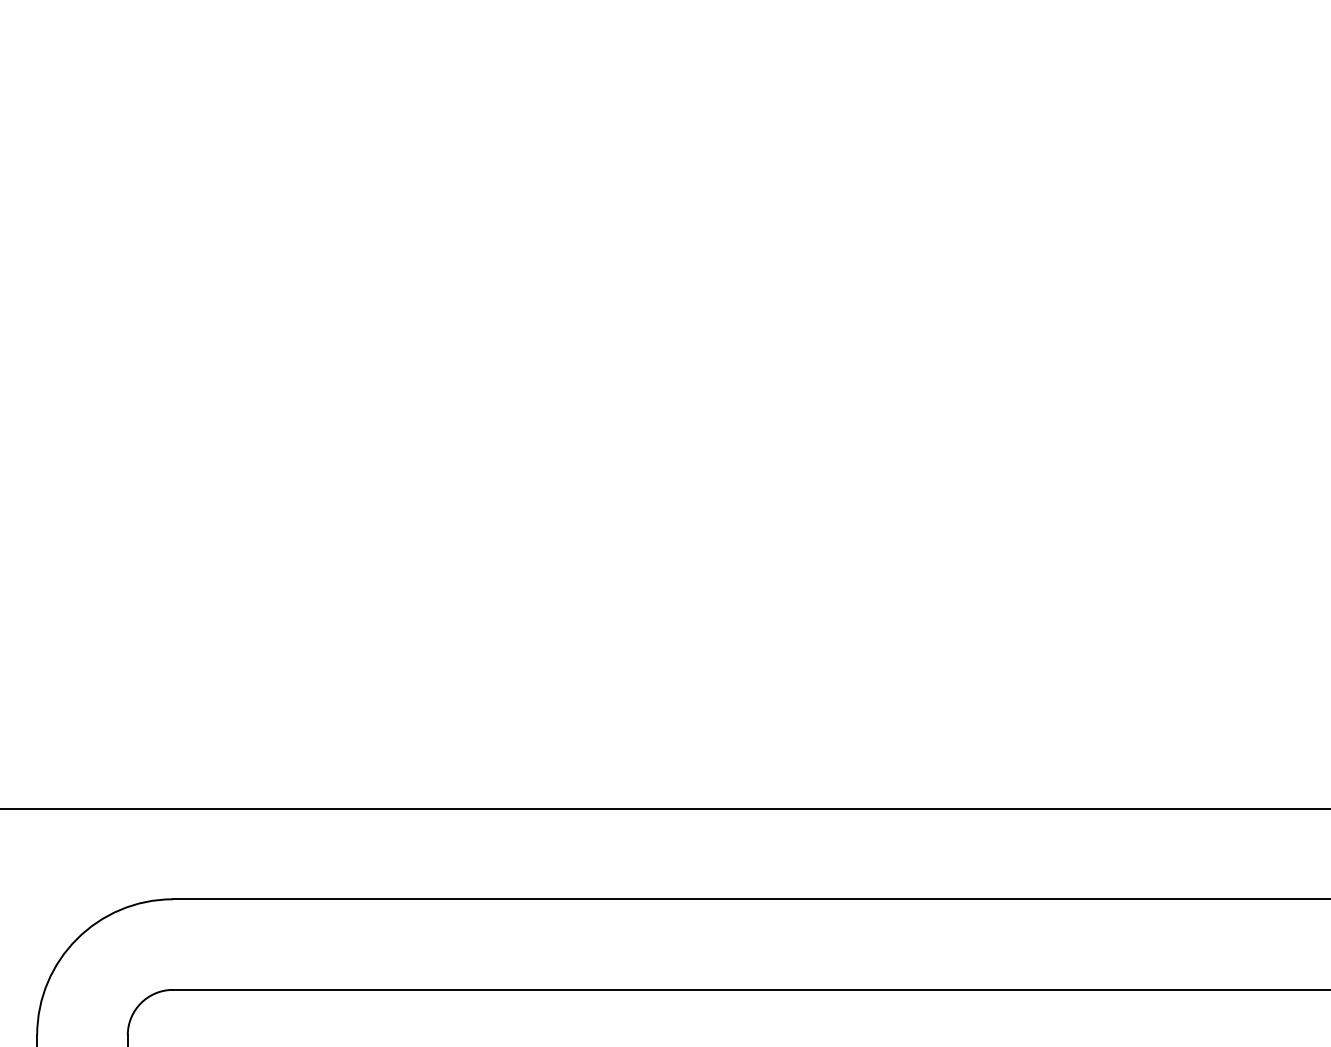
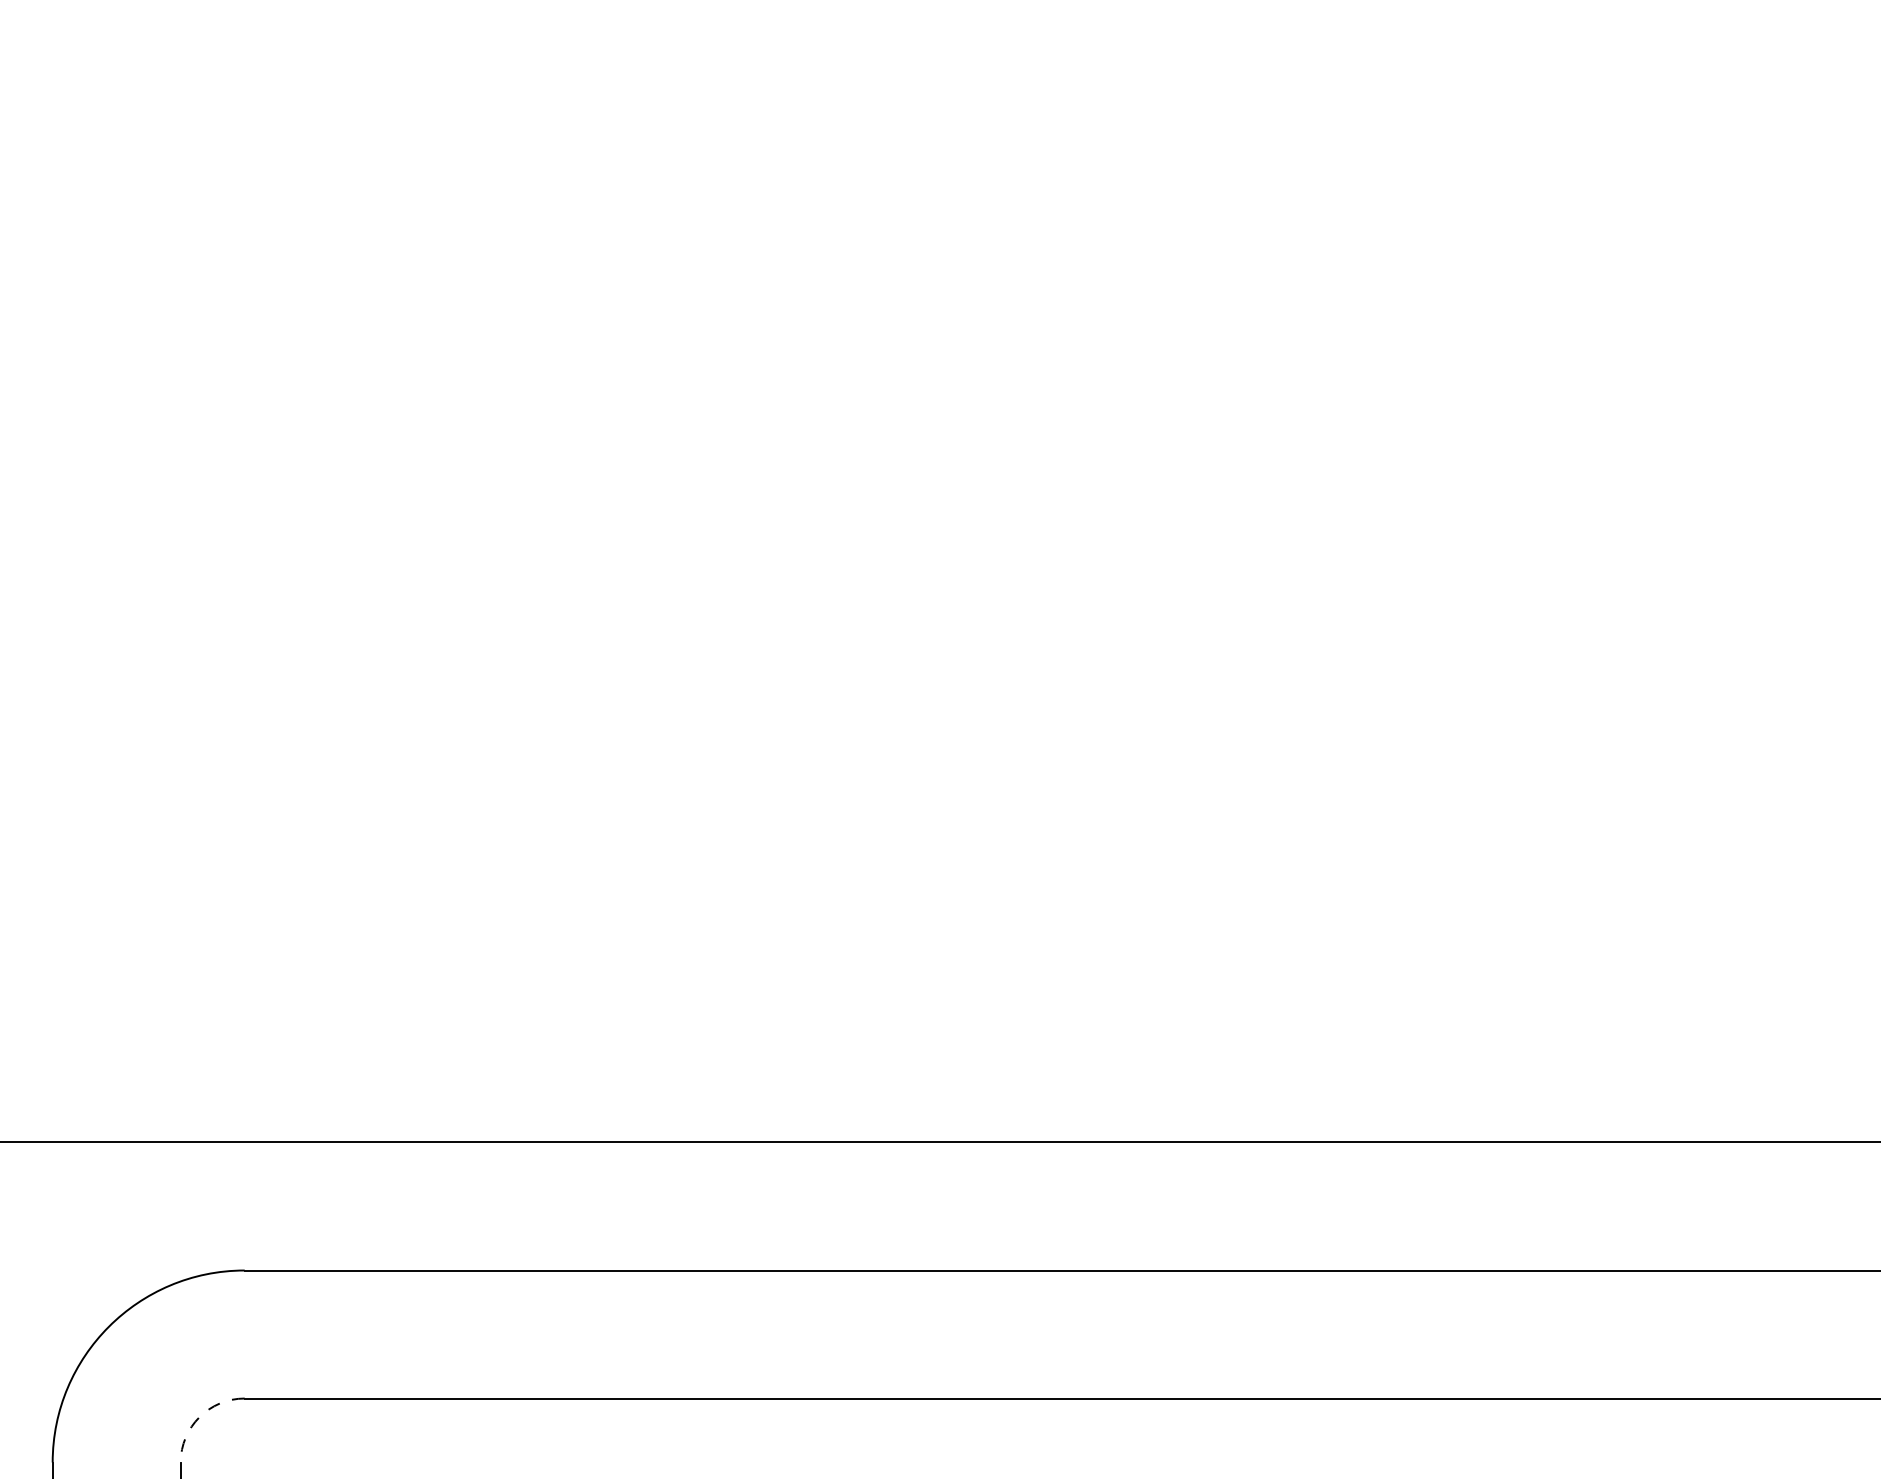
arc: (141, 1003) -> (199, 1417), solid -> dashed

